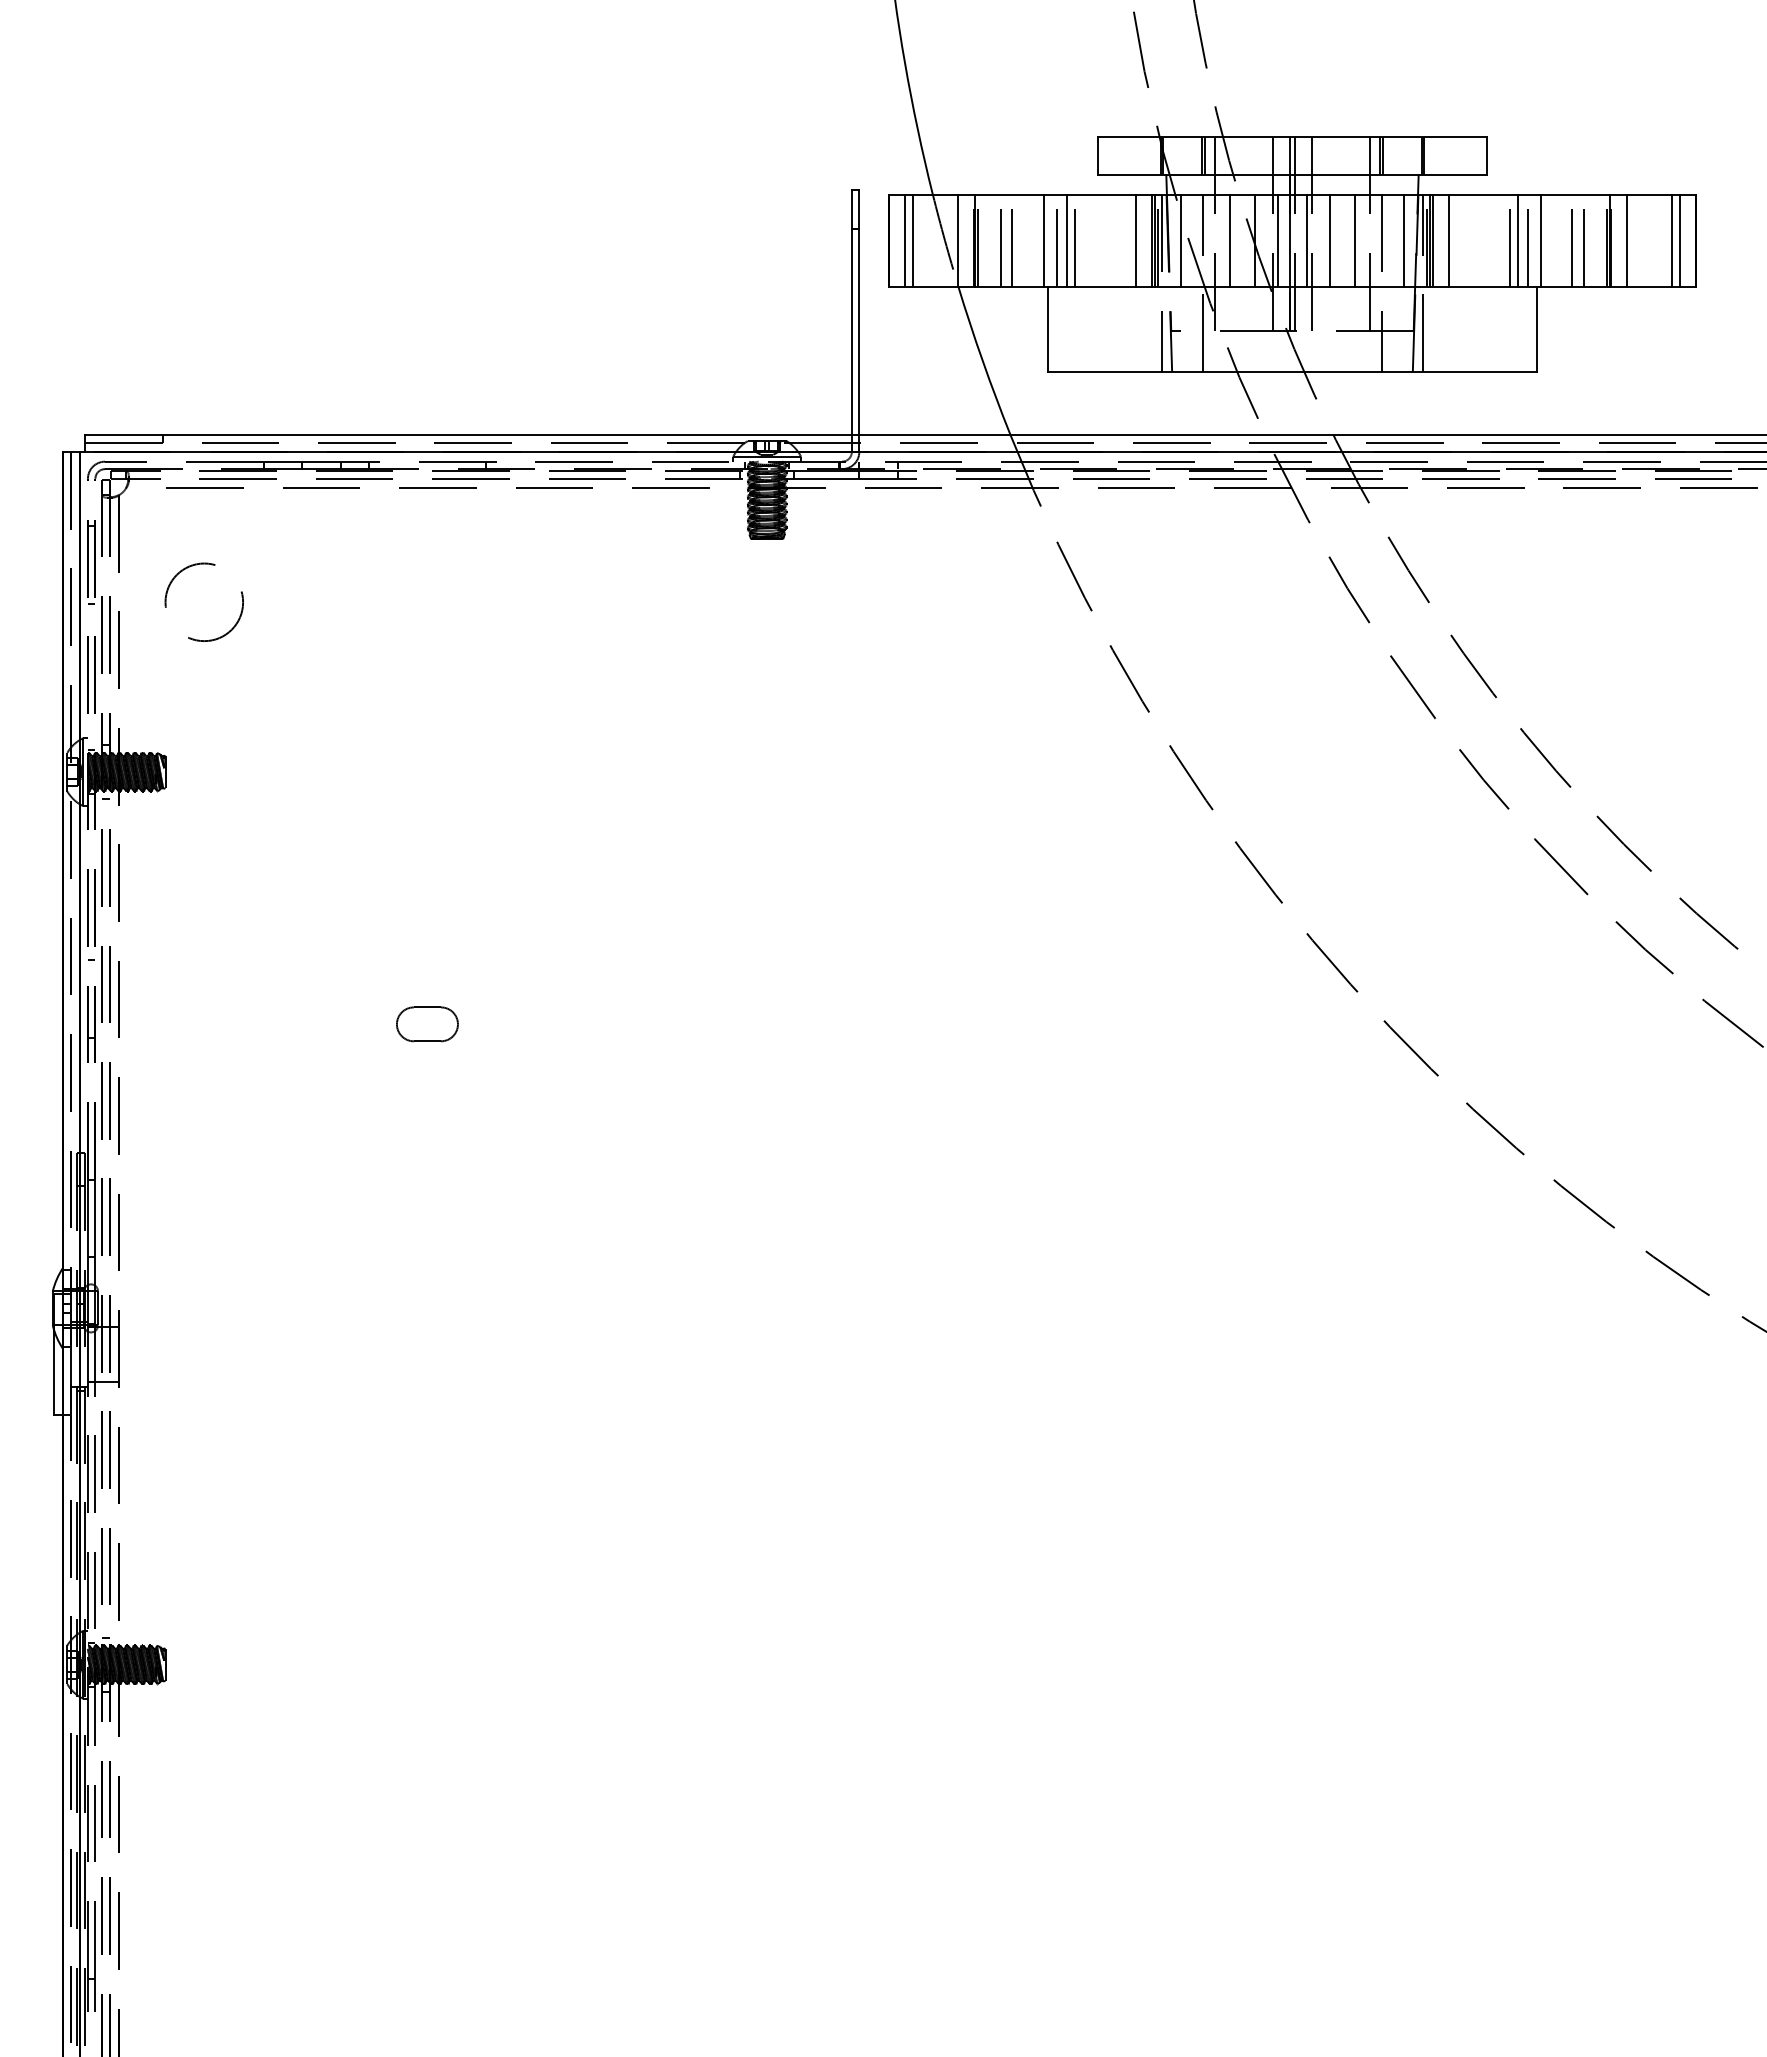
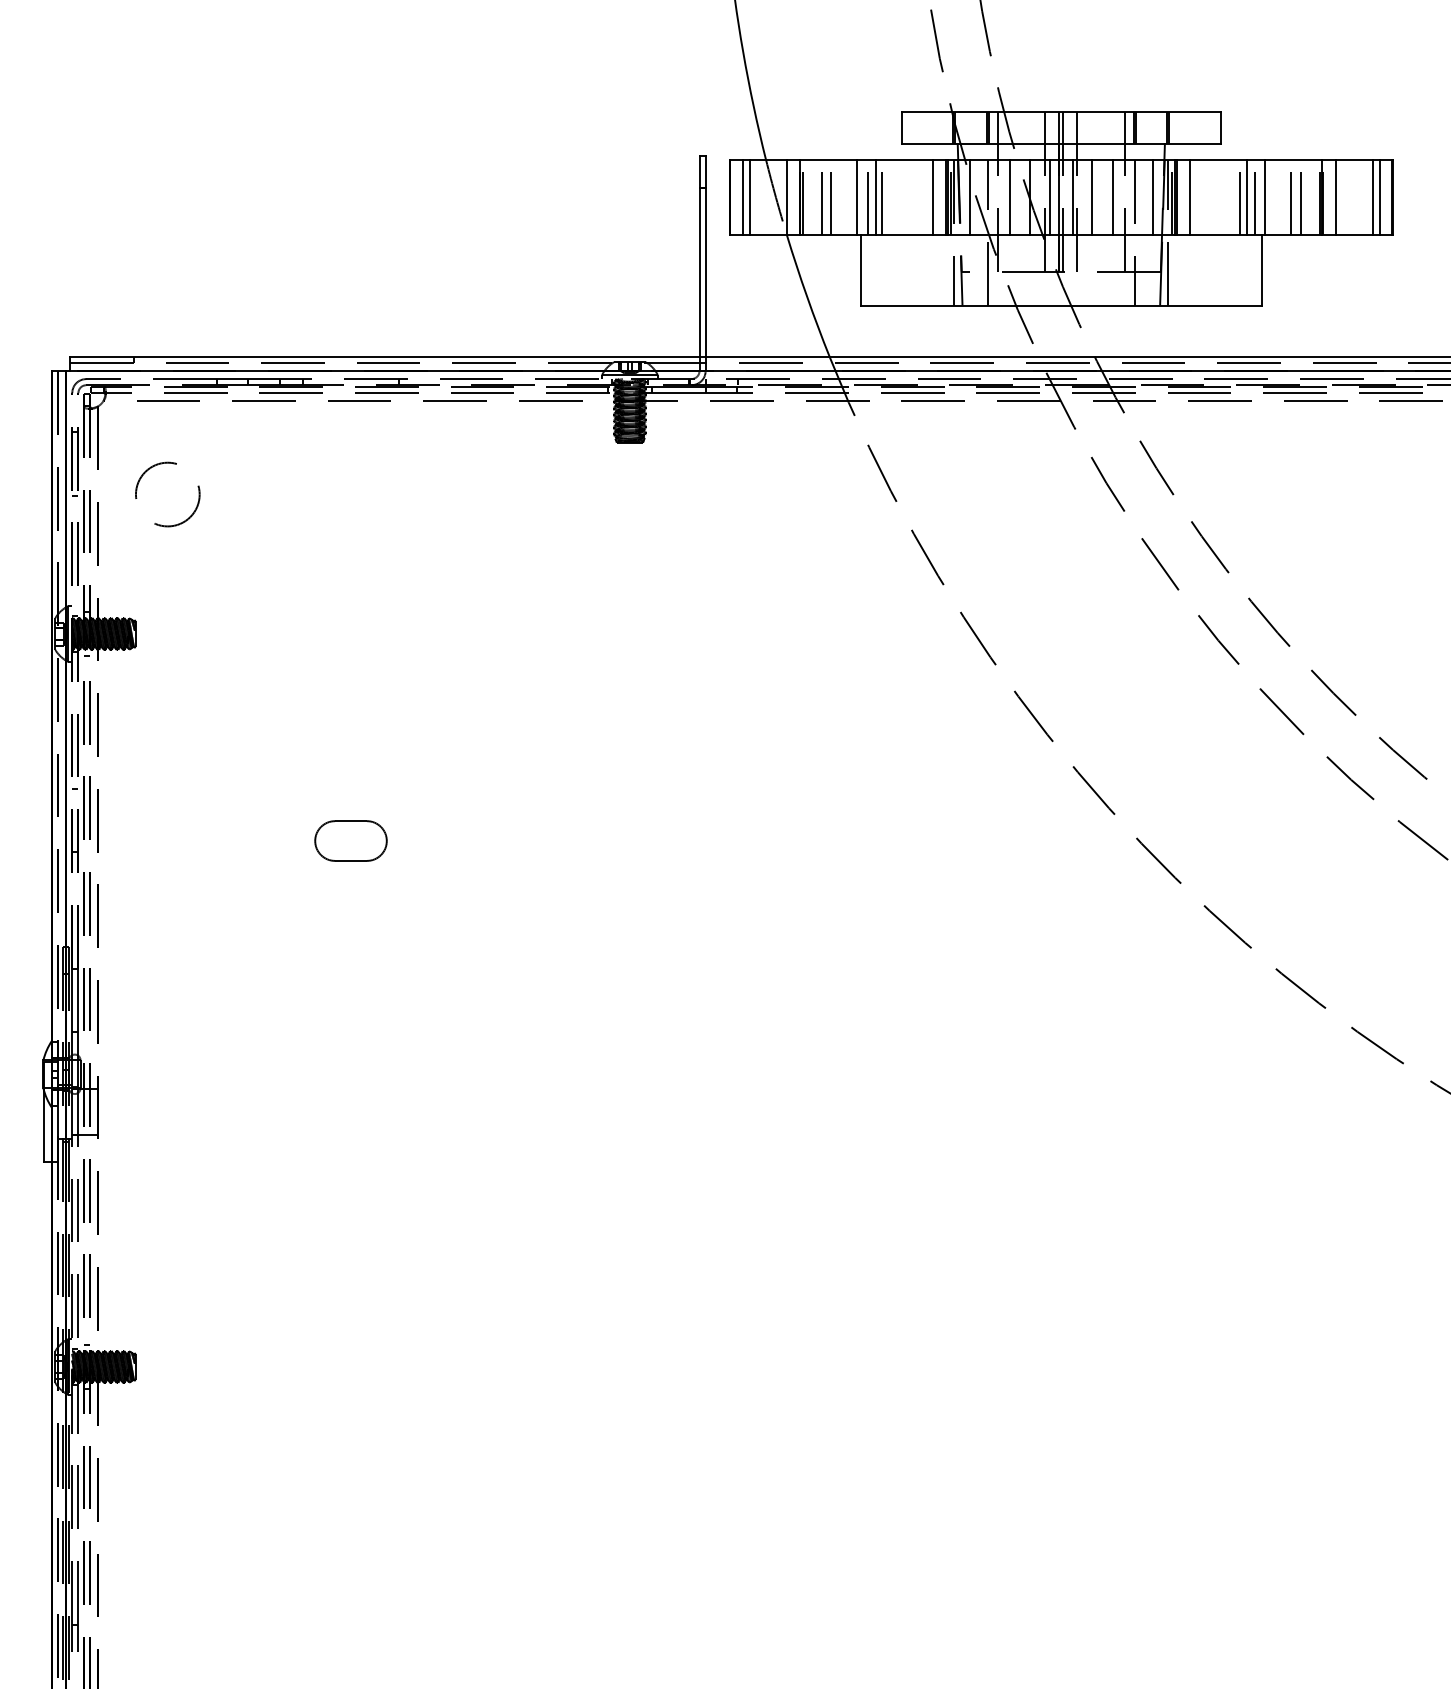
part: (427, 1024) -> (351, 841), size x1.43

